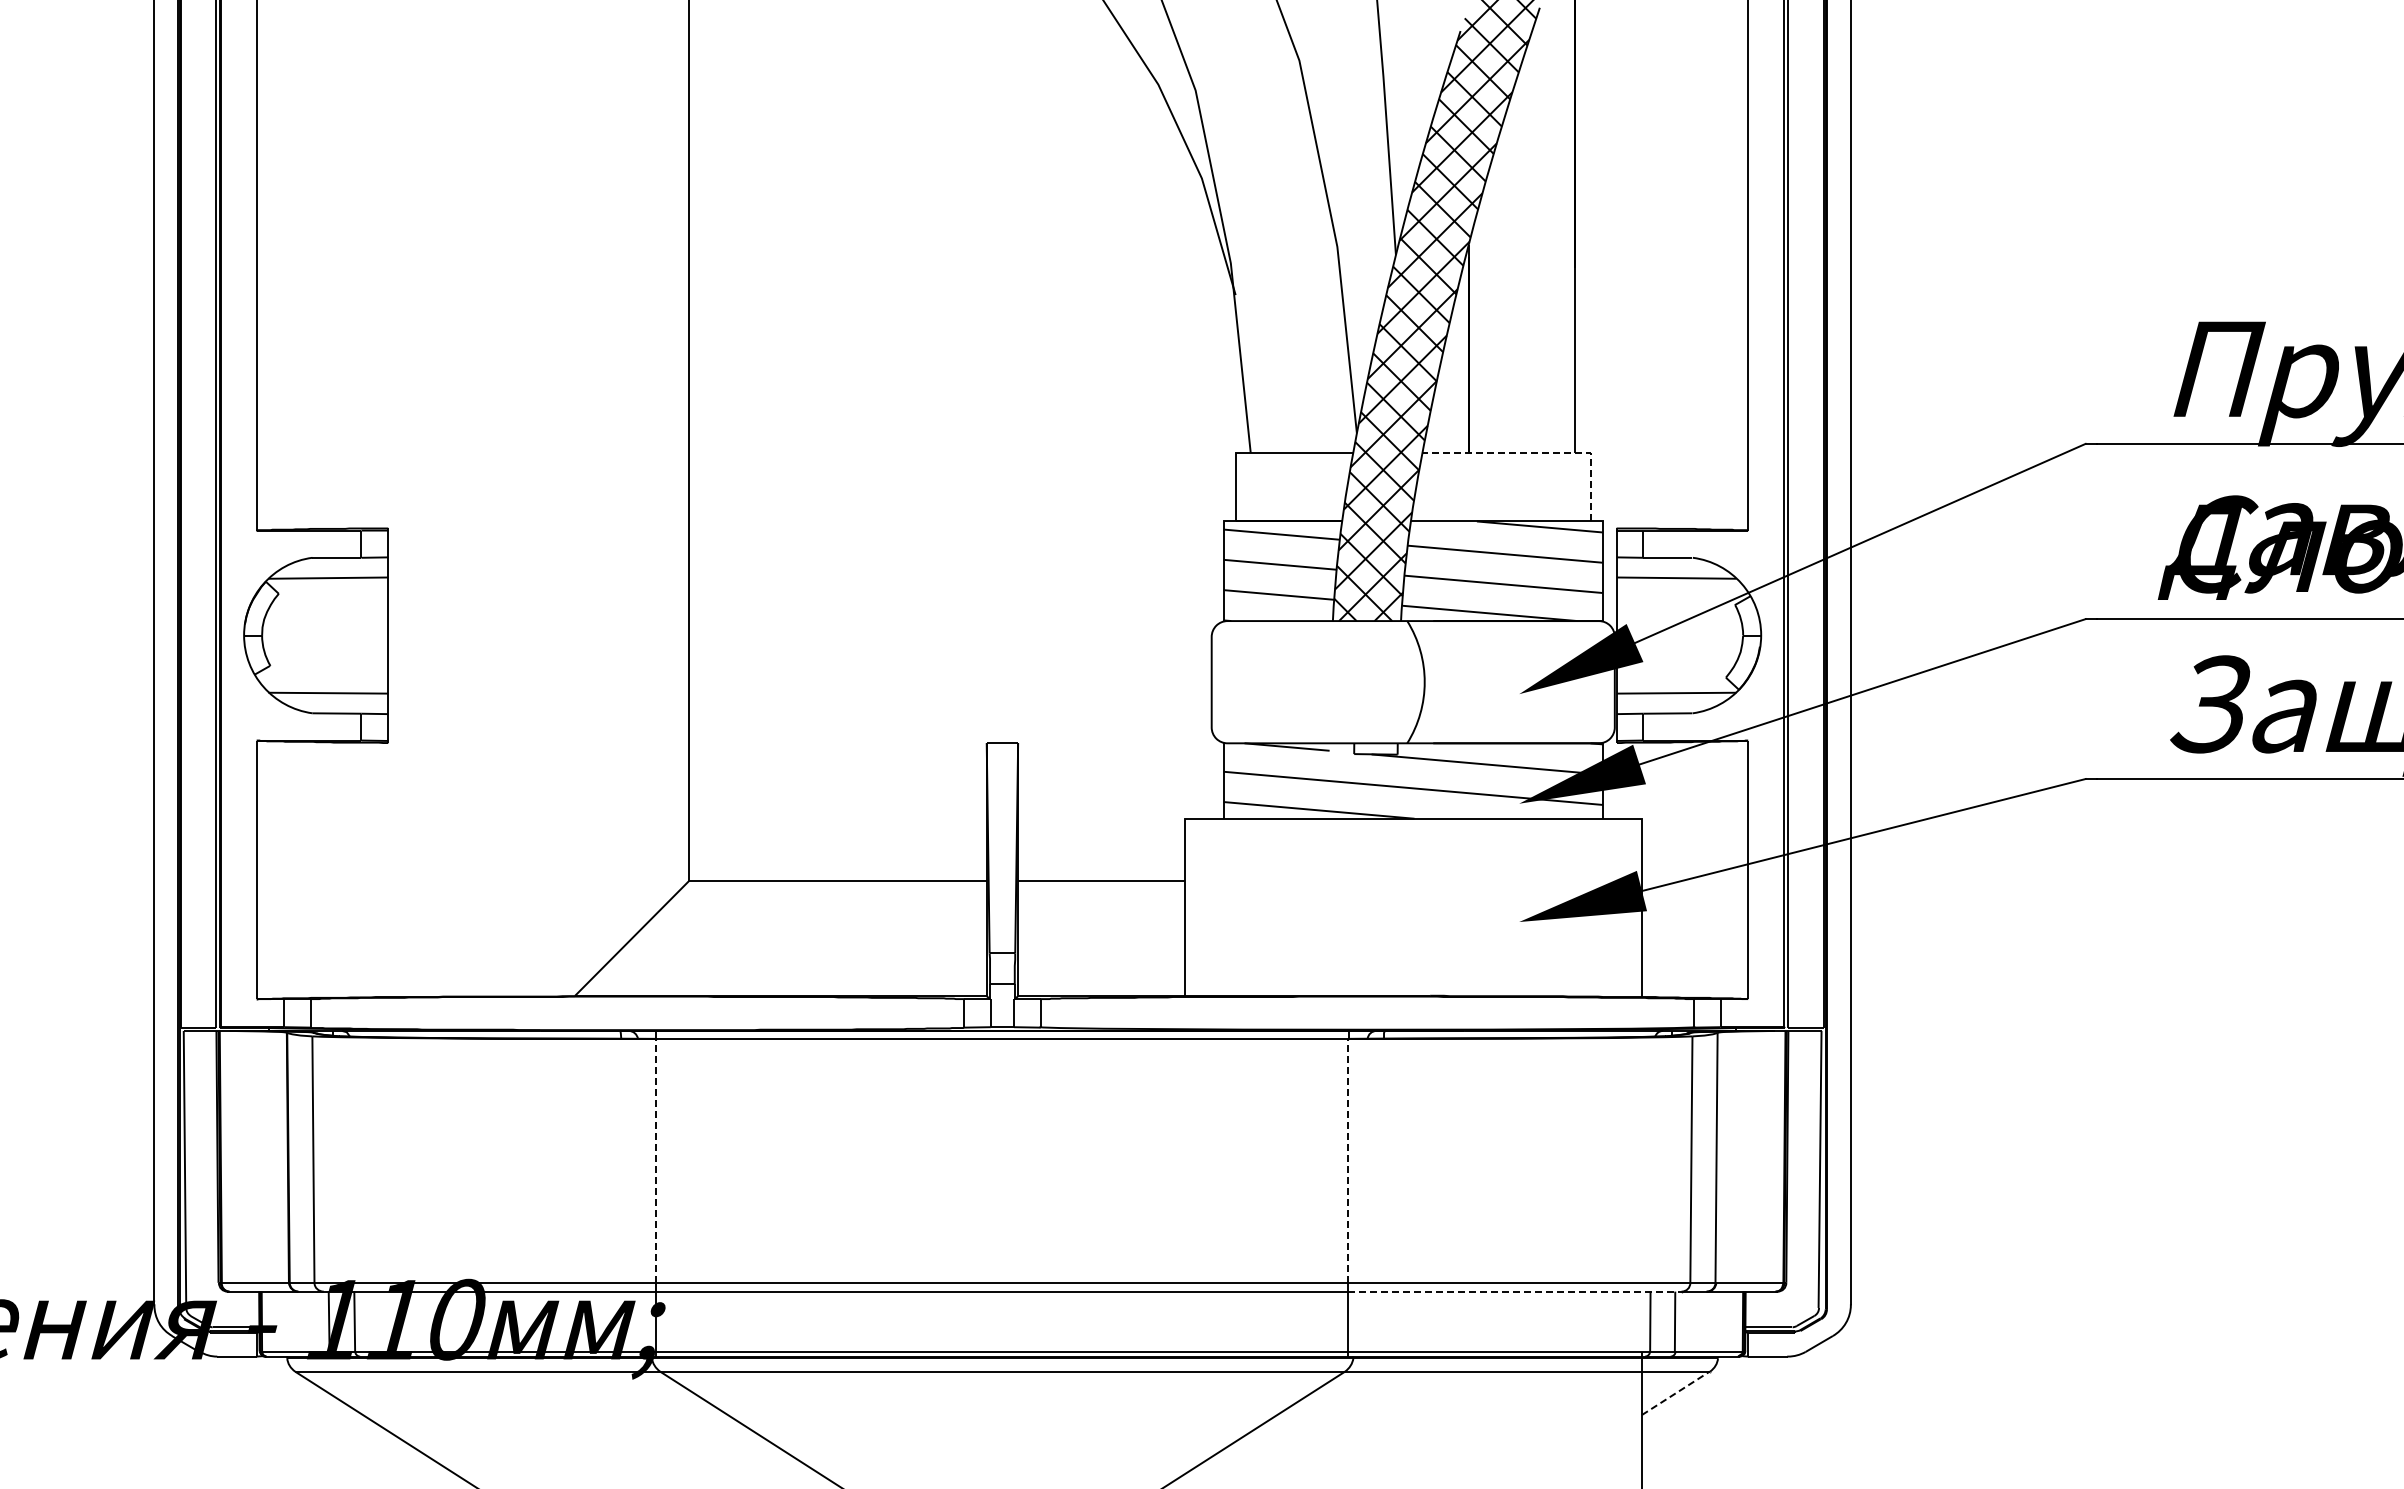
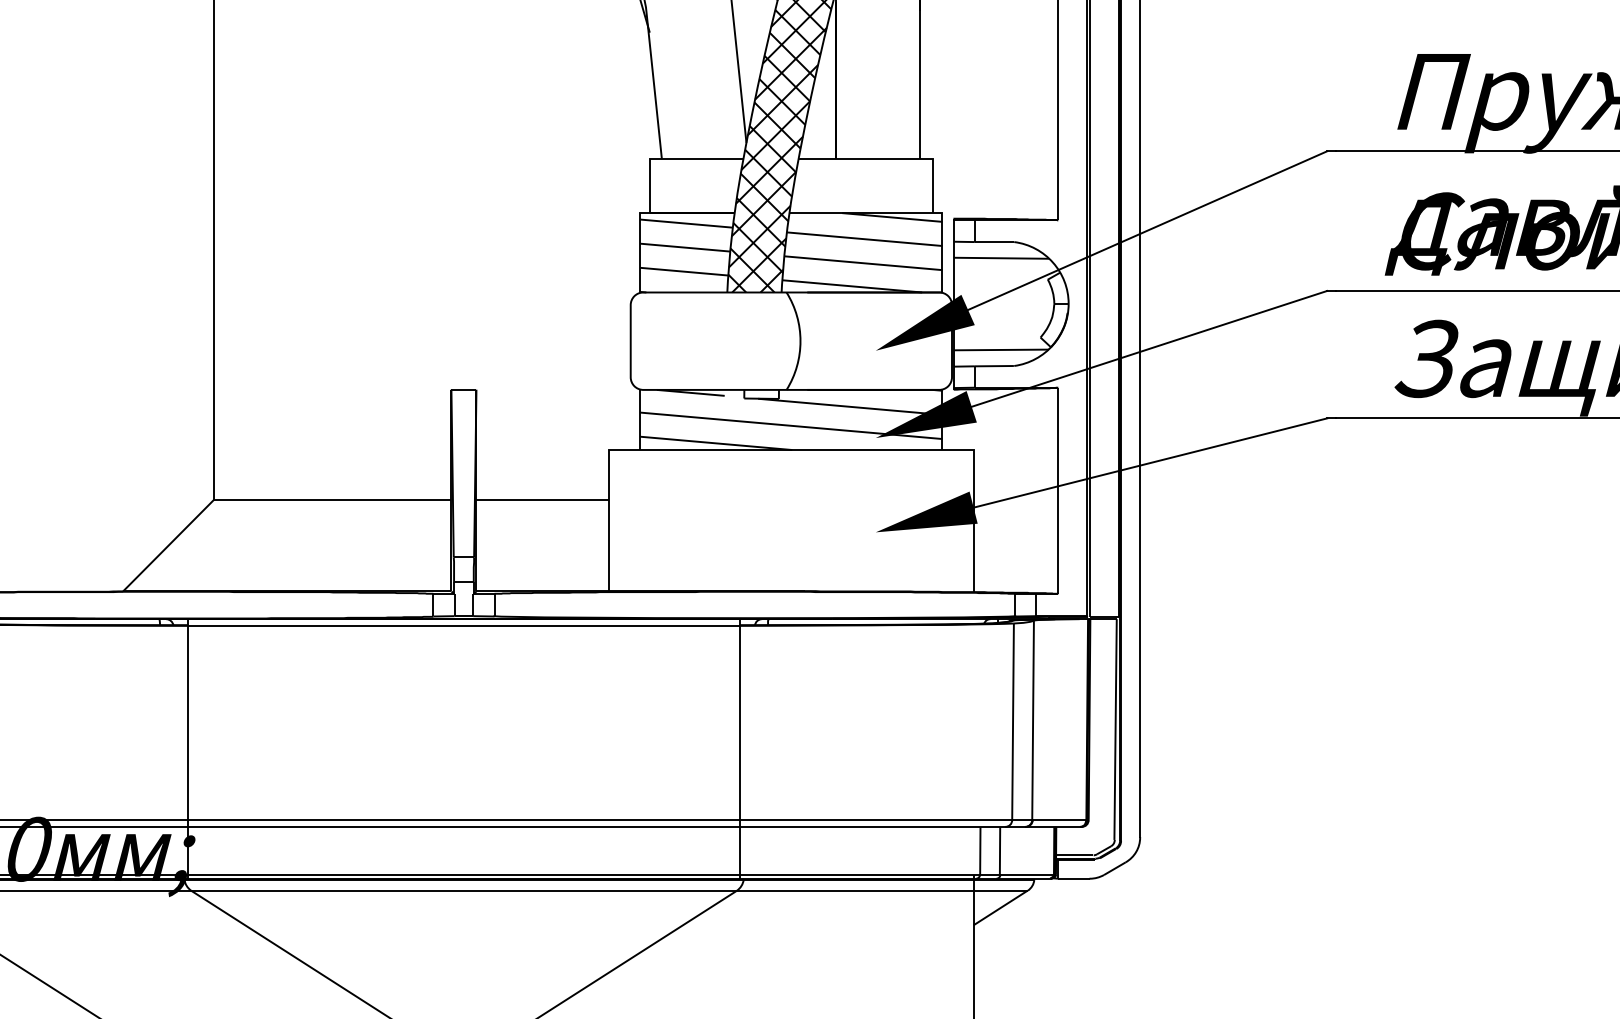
line: (1540, 453) -> (892, 158), dashed -> solid
line: (656, 1159) -> (188, 721), dashed -> solid
line: (1348, 1159) -> (739, 721), dashed -> solid
line: (1515, 1291) -> (872, 826), dashed -> solid
line: (1676, 1393) -> (1001, 908), dashed -> solid

